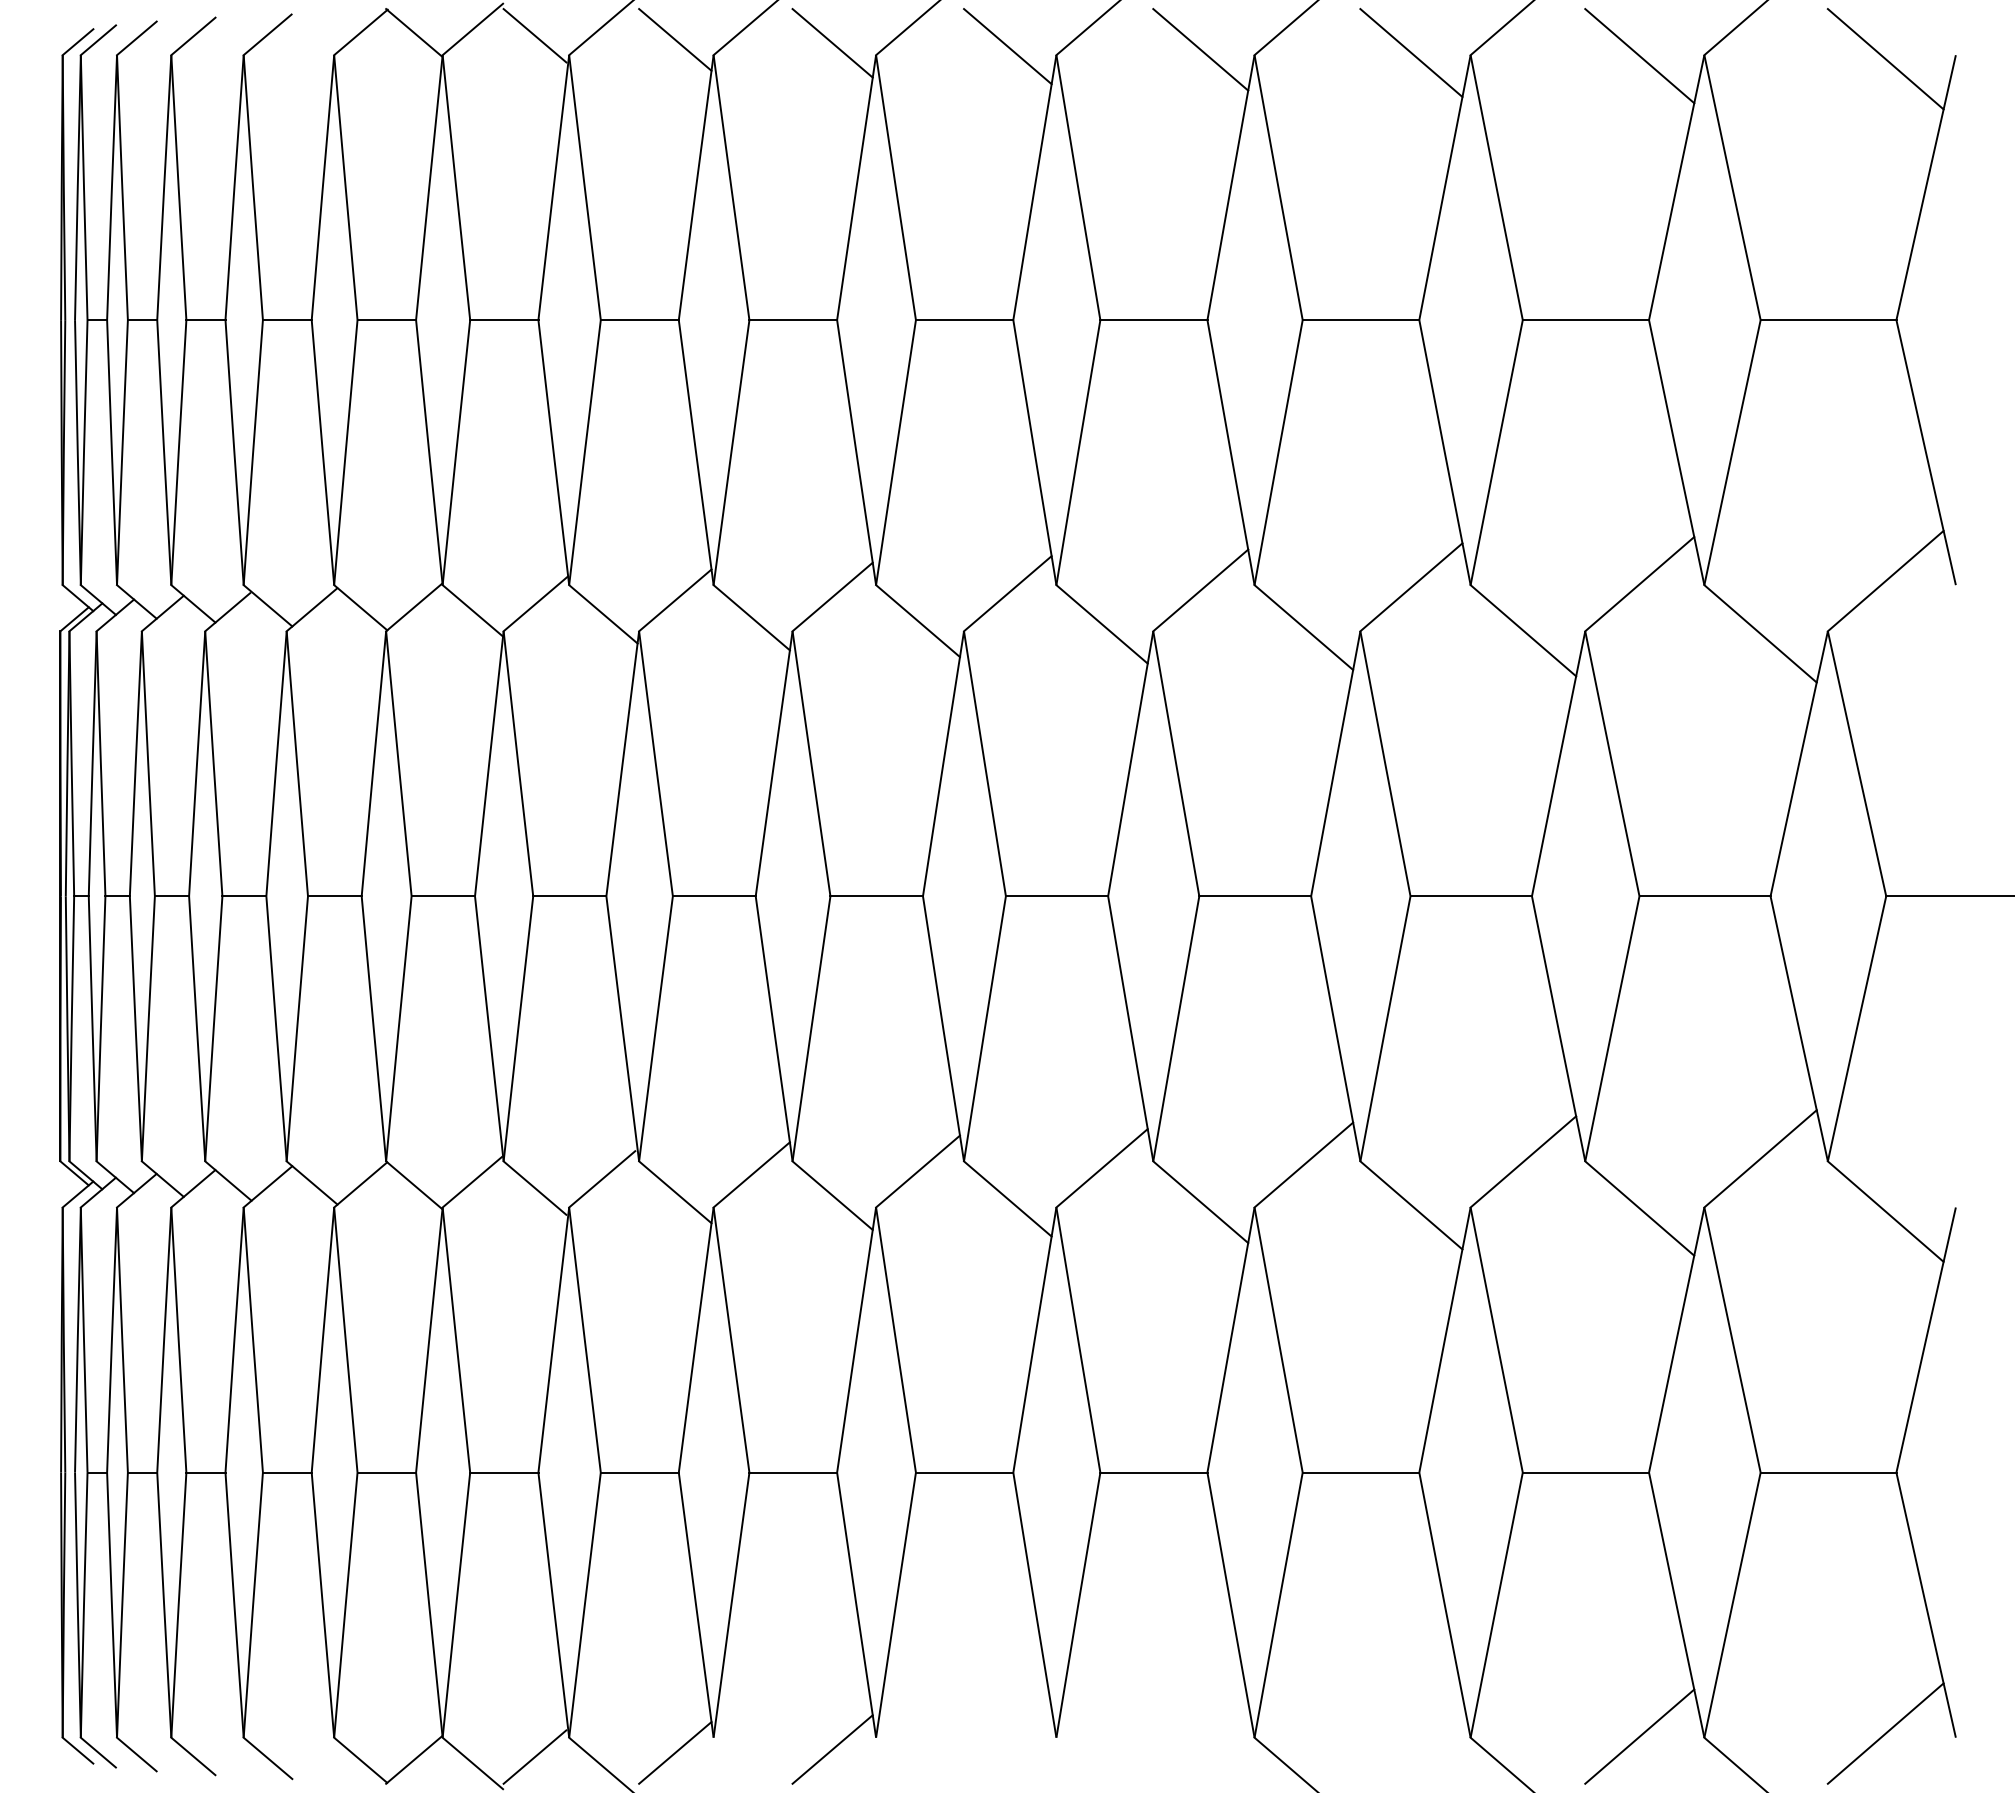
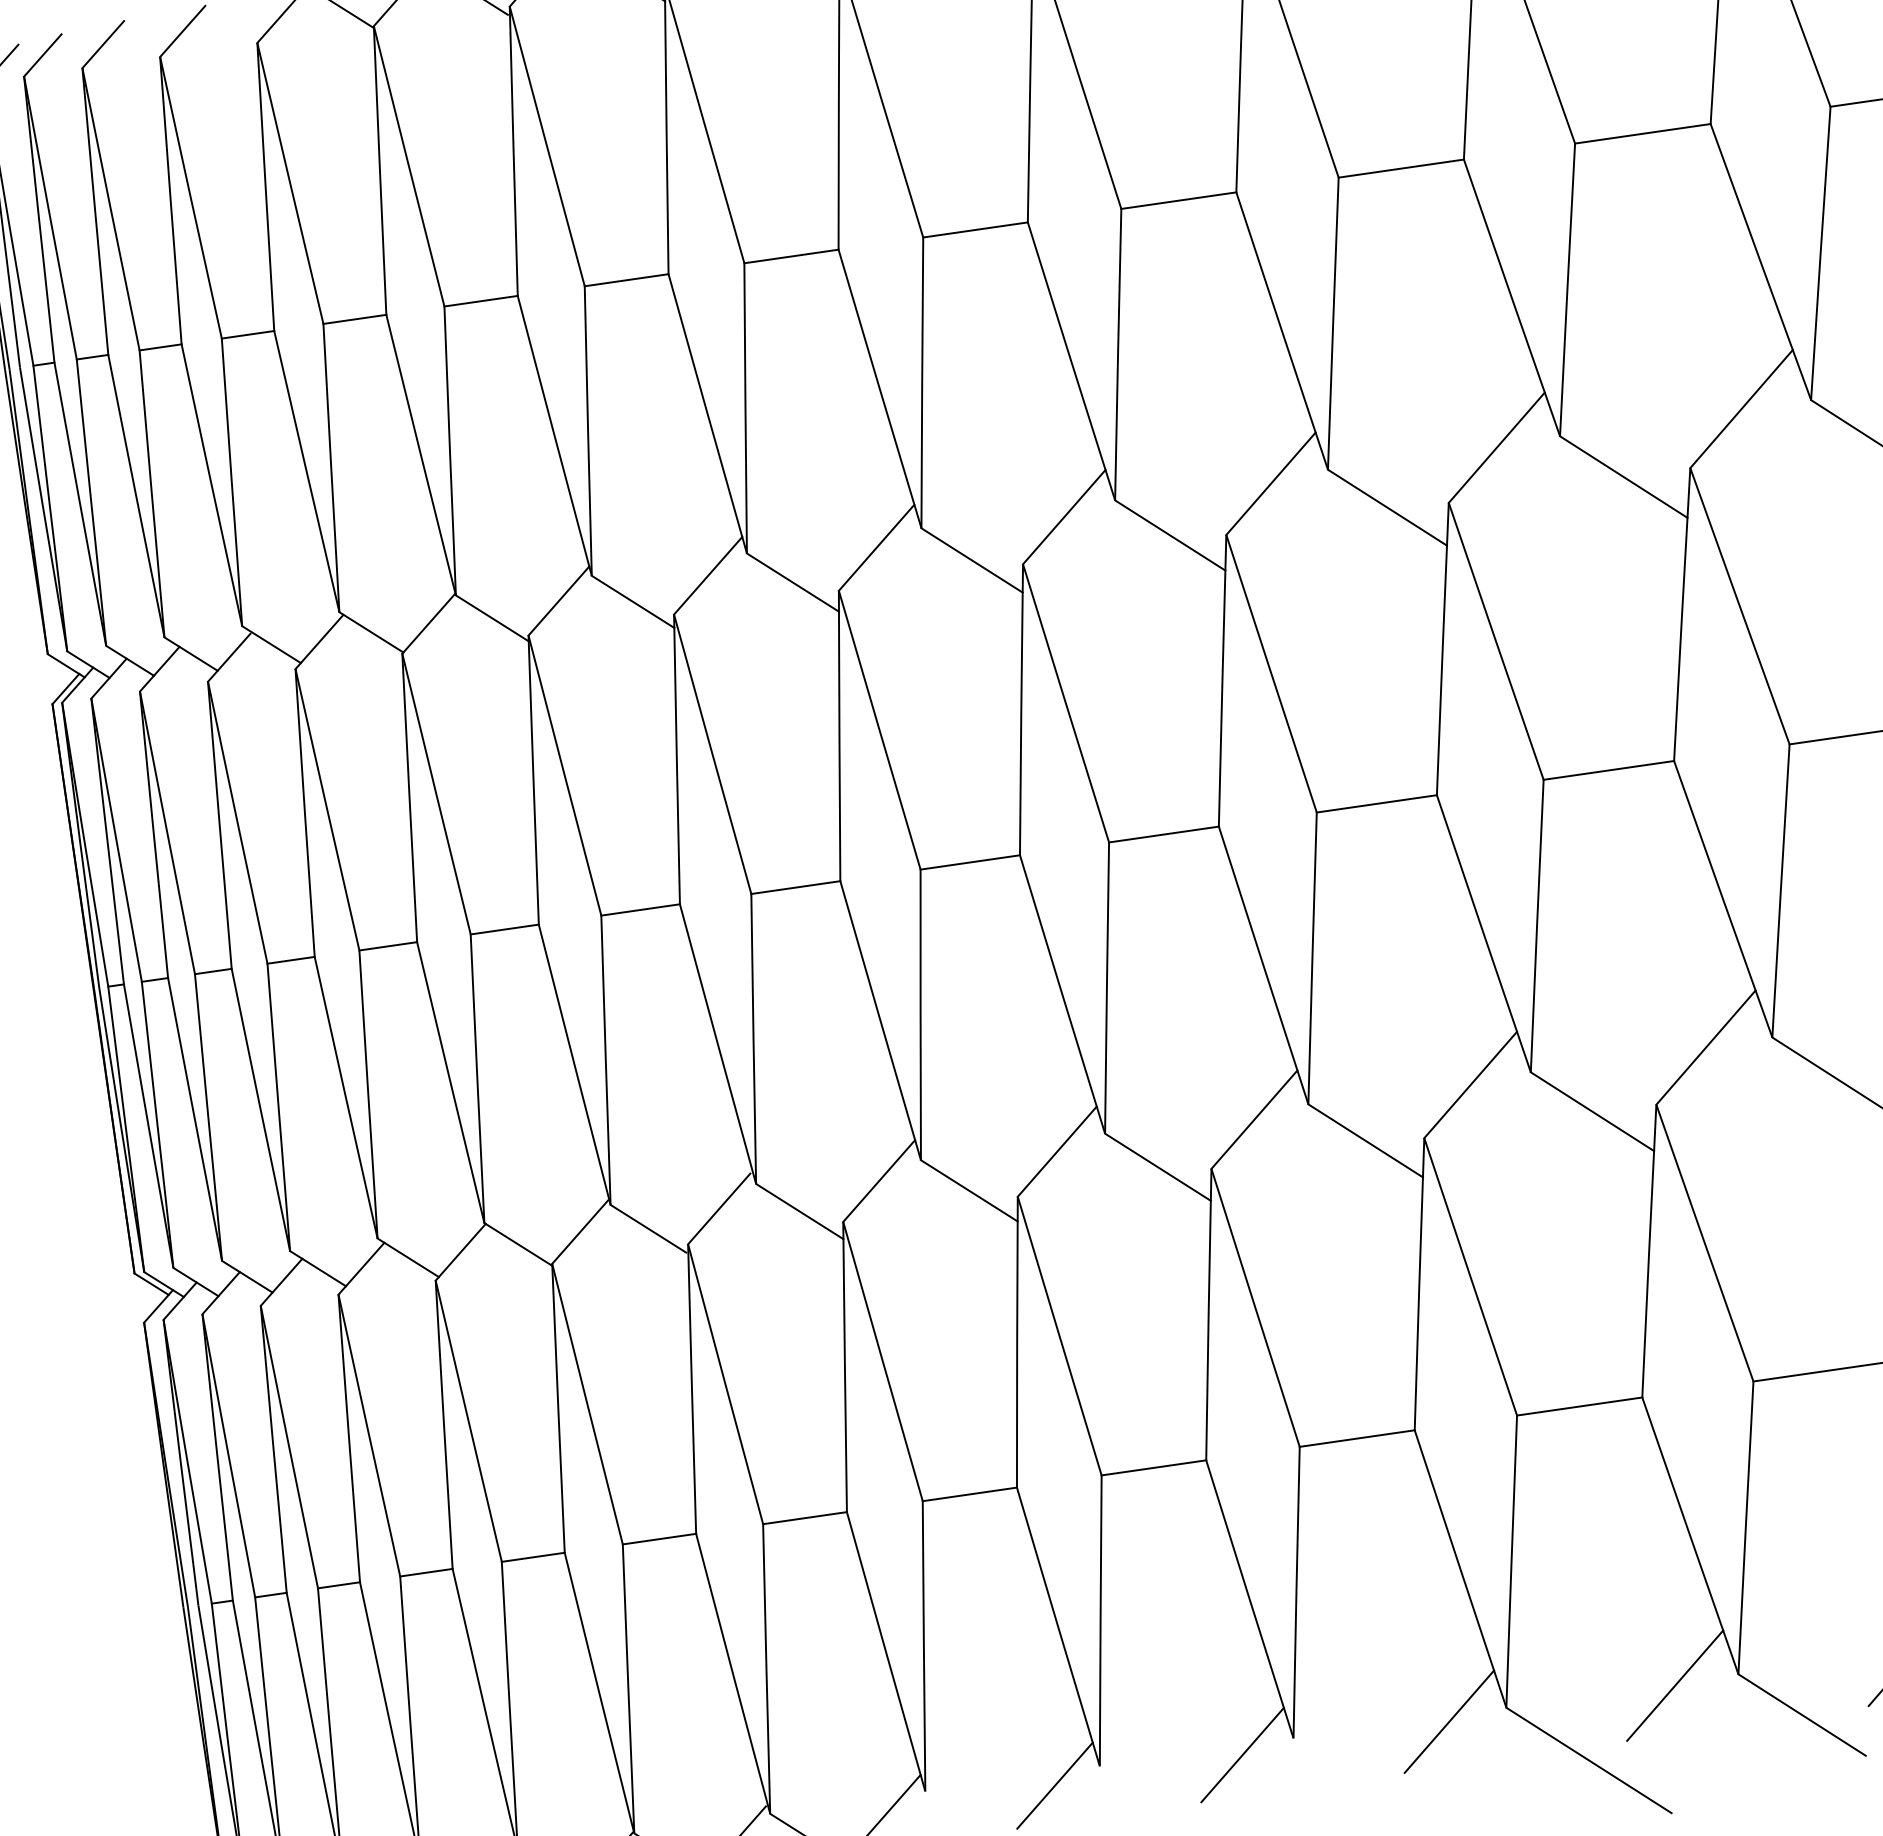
line: (1411, 1739) -> (1675, 1685), added
line: (1200, 1742) -> (1449, 1721), added
line: (1007, 1745) -> (1242, 1754), added

